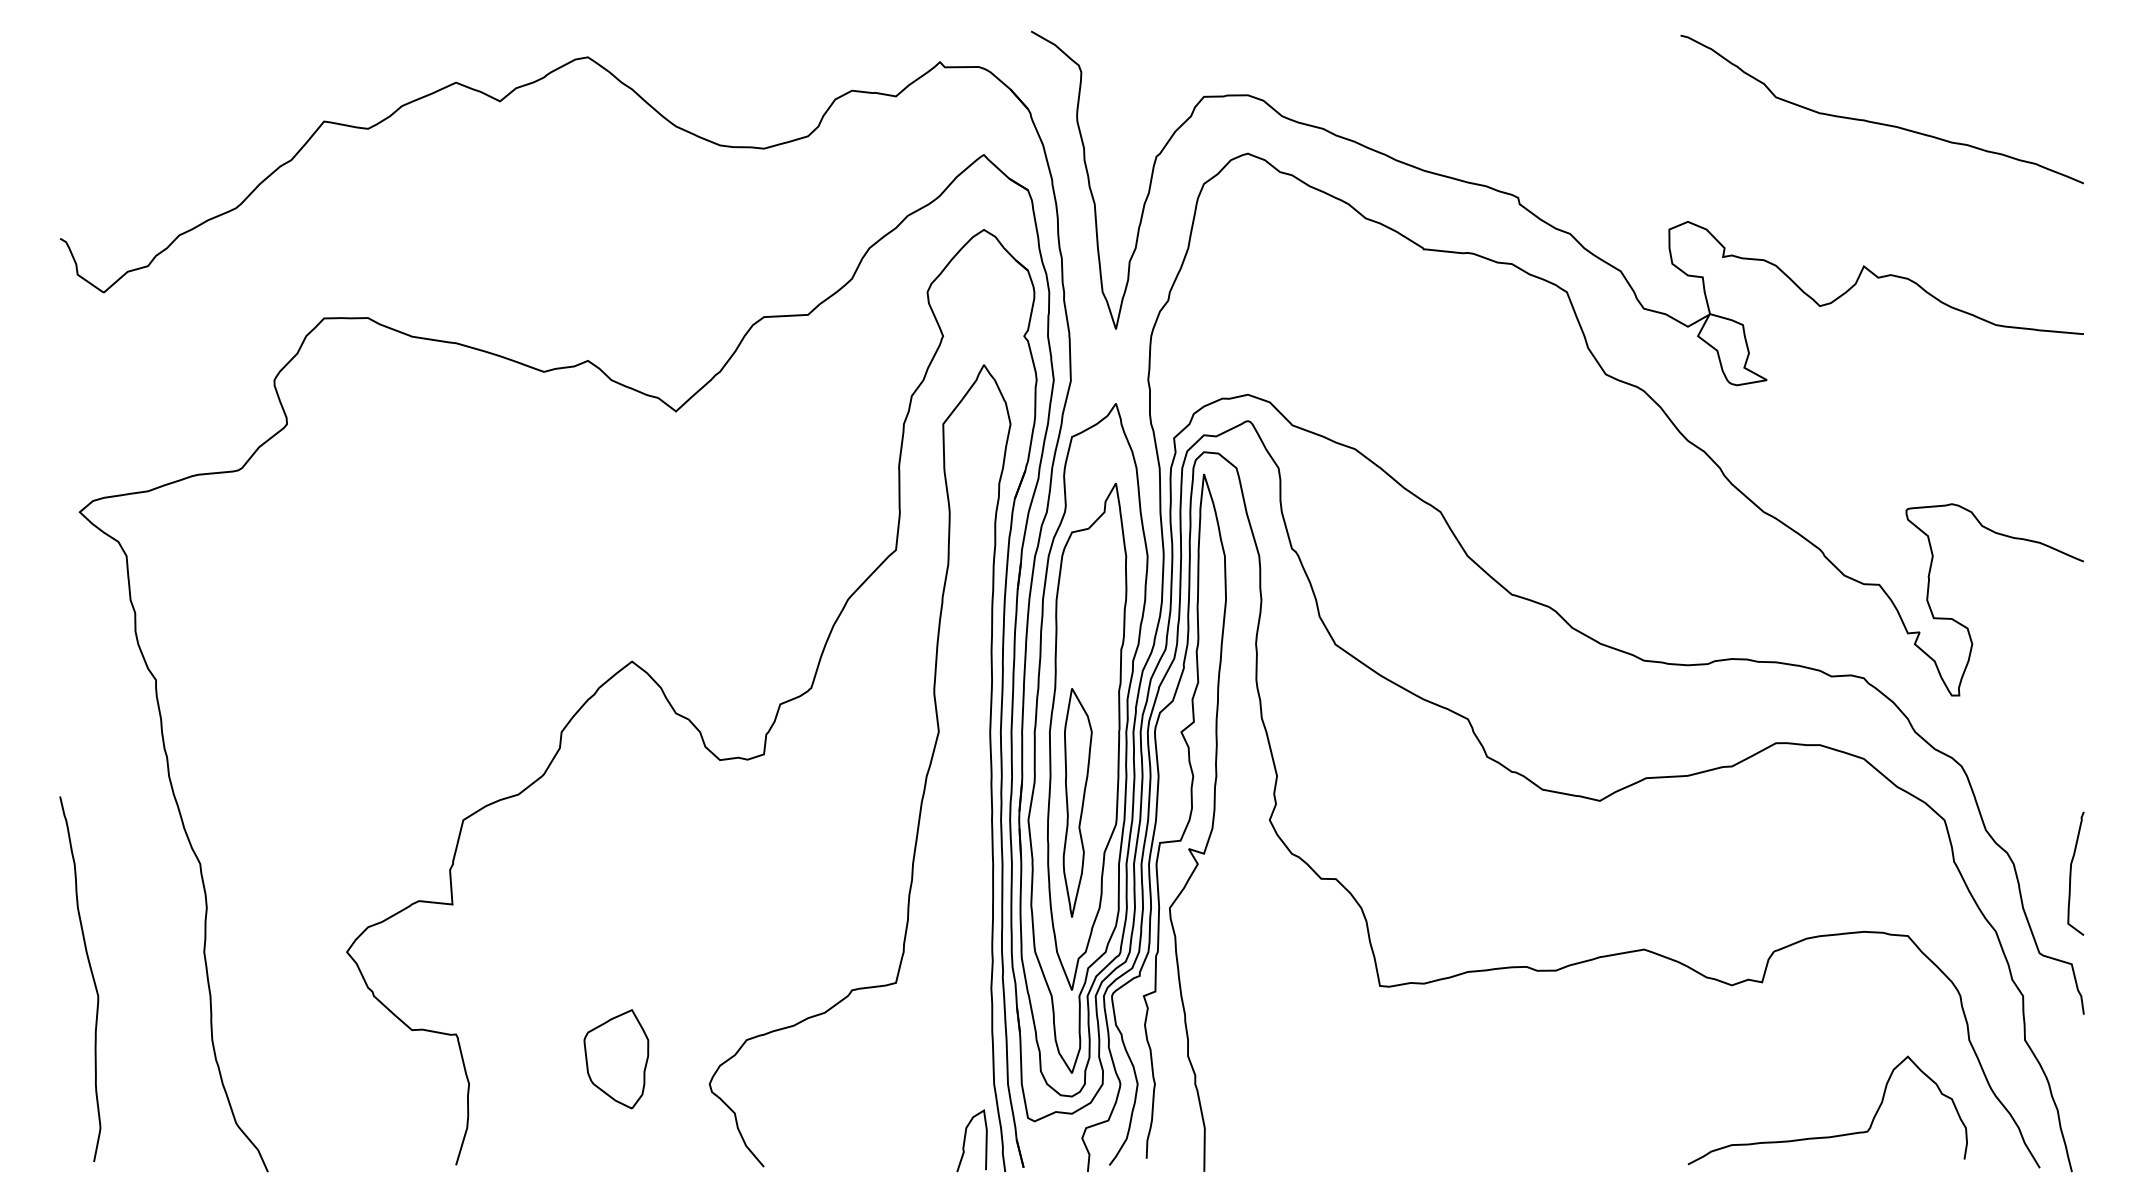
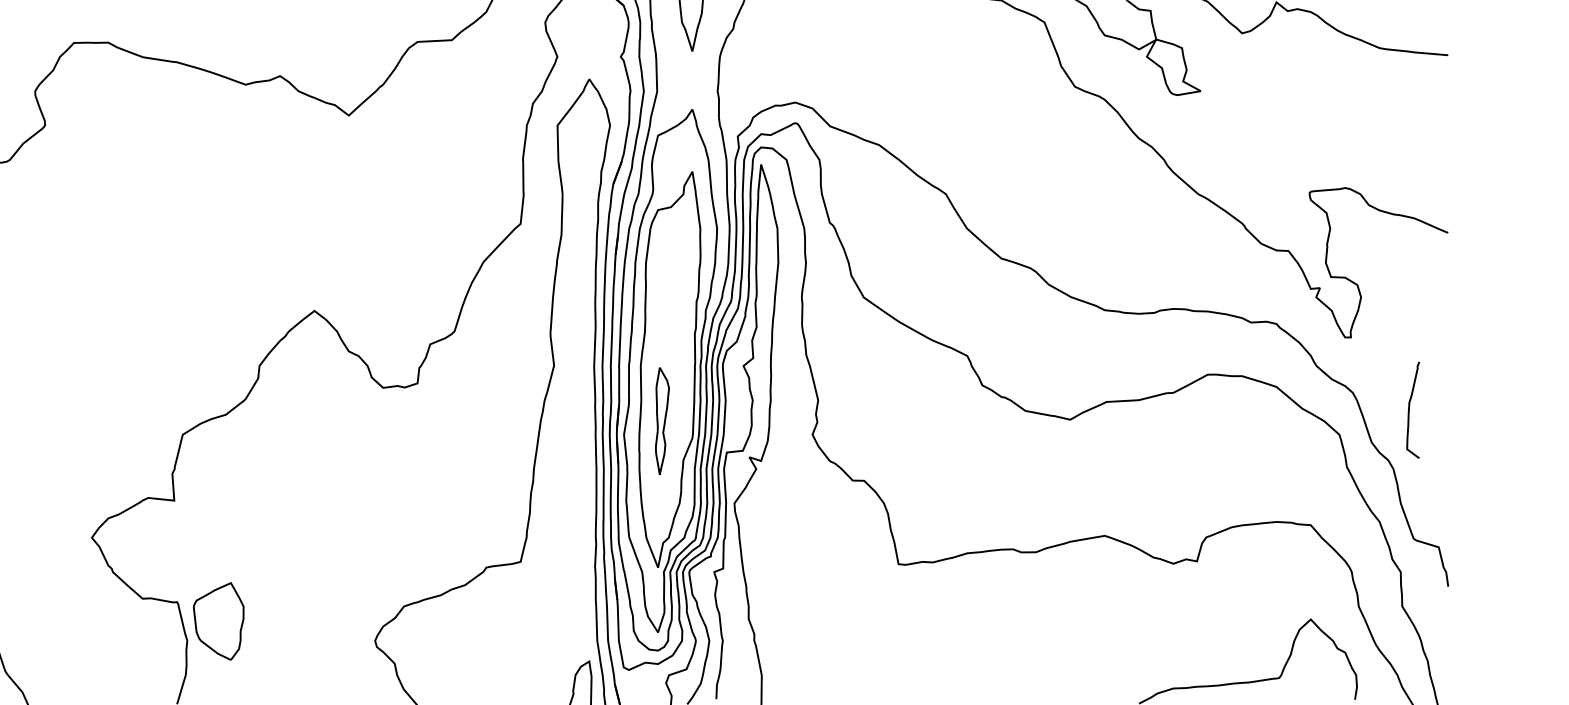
part: (1077, 802) -> (662, 420), size x0.6
curve: (2071, 873) -> (1409, 410), moved
part: (616, 1059) -> (218, 621), moved

